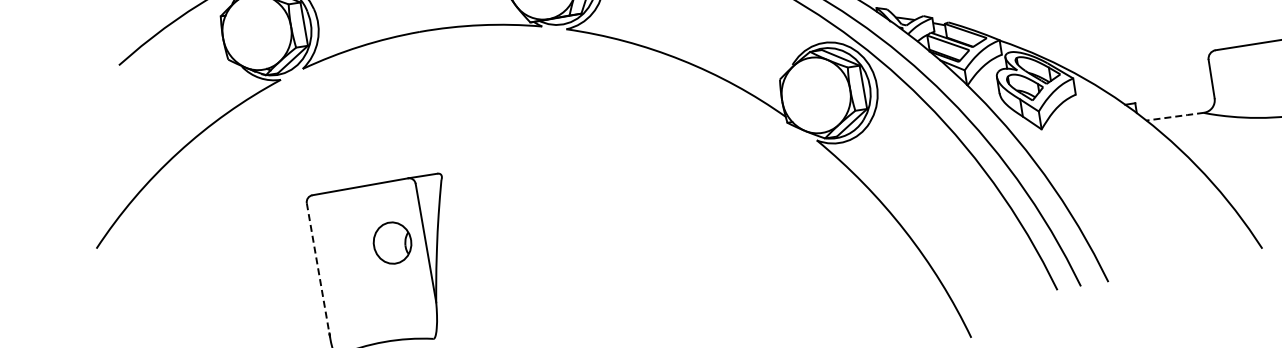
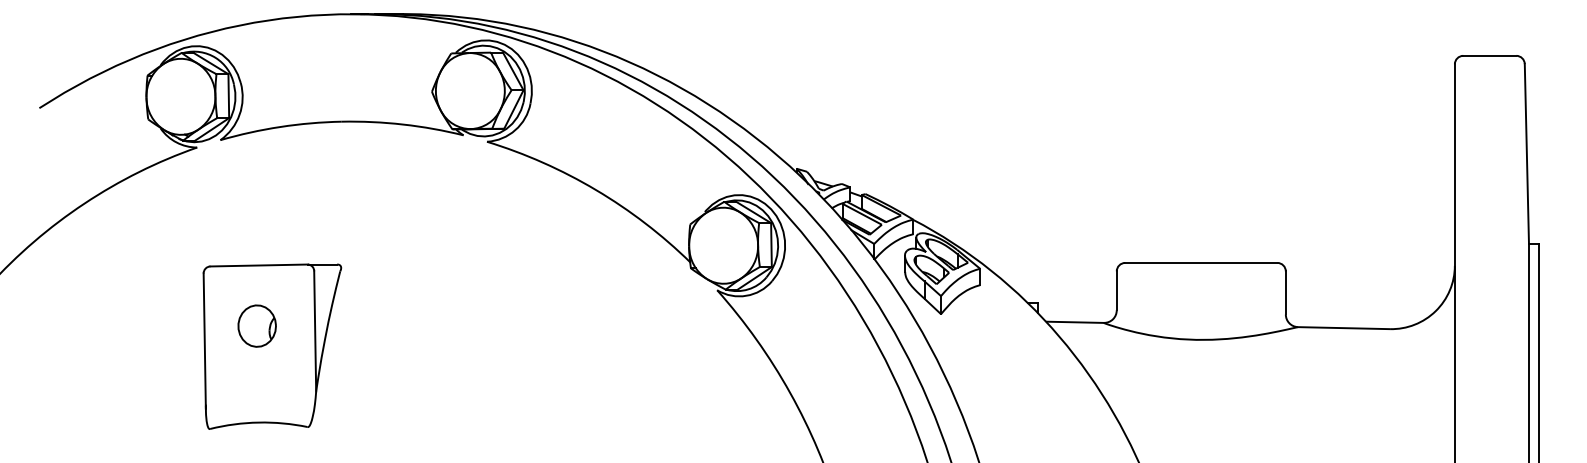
line: (1174, 116) -> (1074, 322), dashed -> solid
part: (391, 242) -> (256, 325), moved
line: (318, 270) -> (204, 341), dashed -> solid

